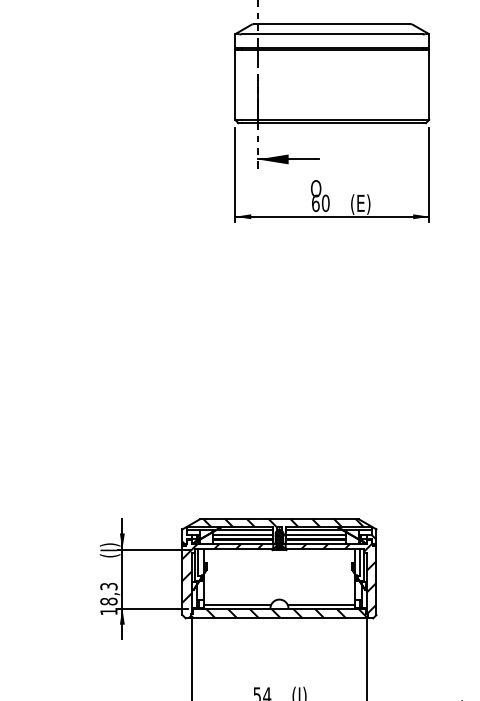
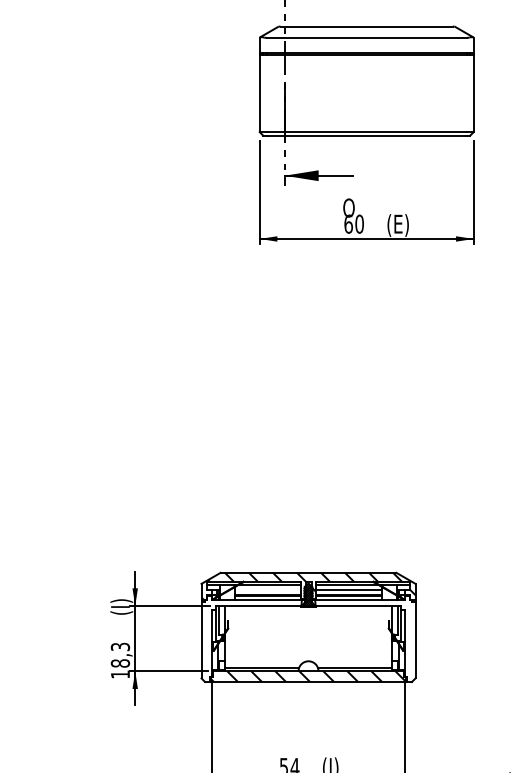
line: (242, 534) -> (267, 589), removed
hatch: (338, 578) -> (373, 637), removed
hatch: (222, 580) -> (245, 640), removed

